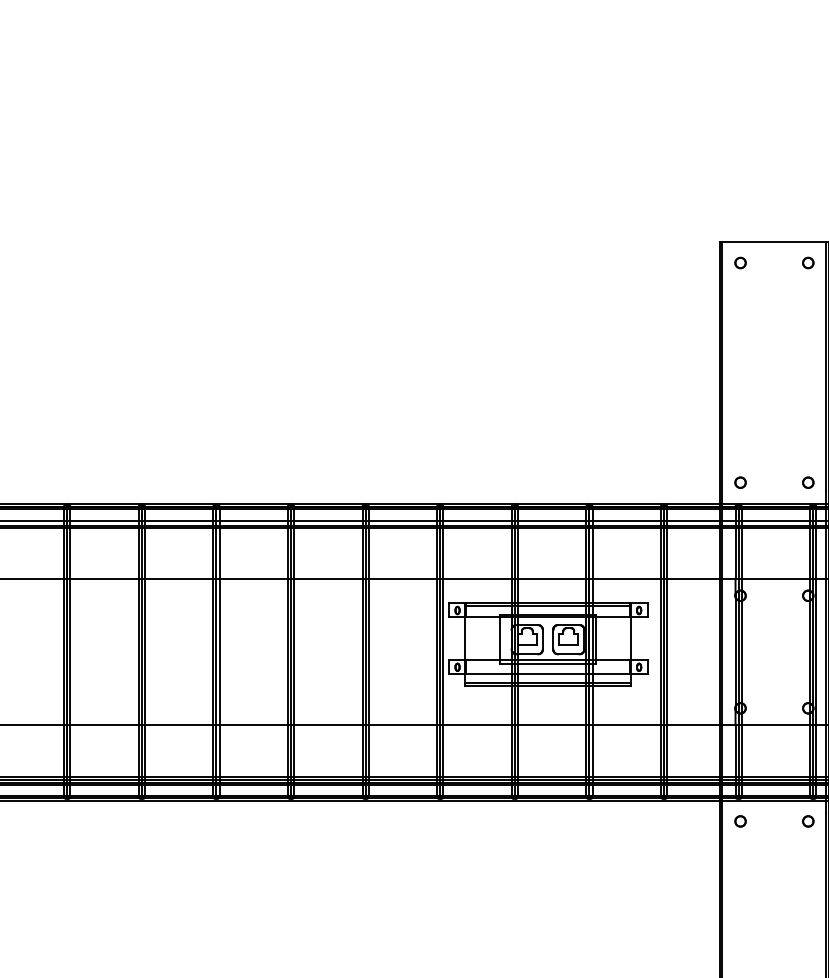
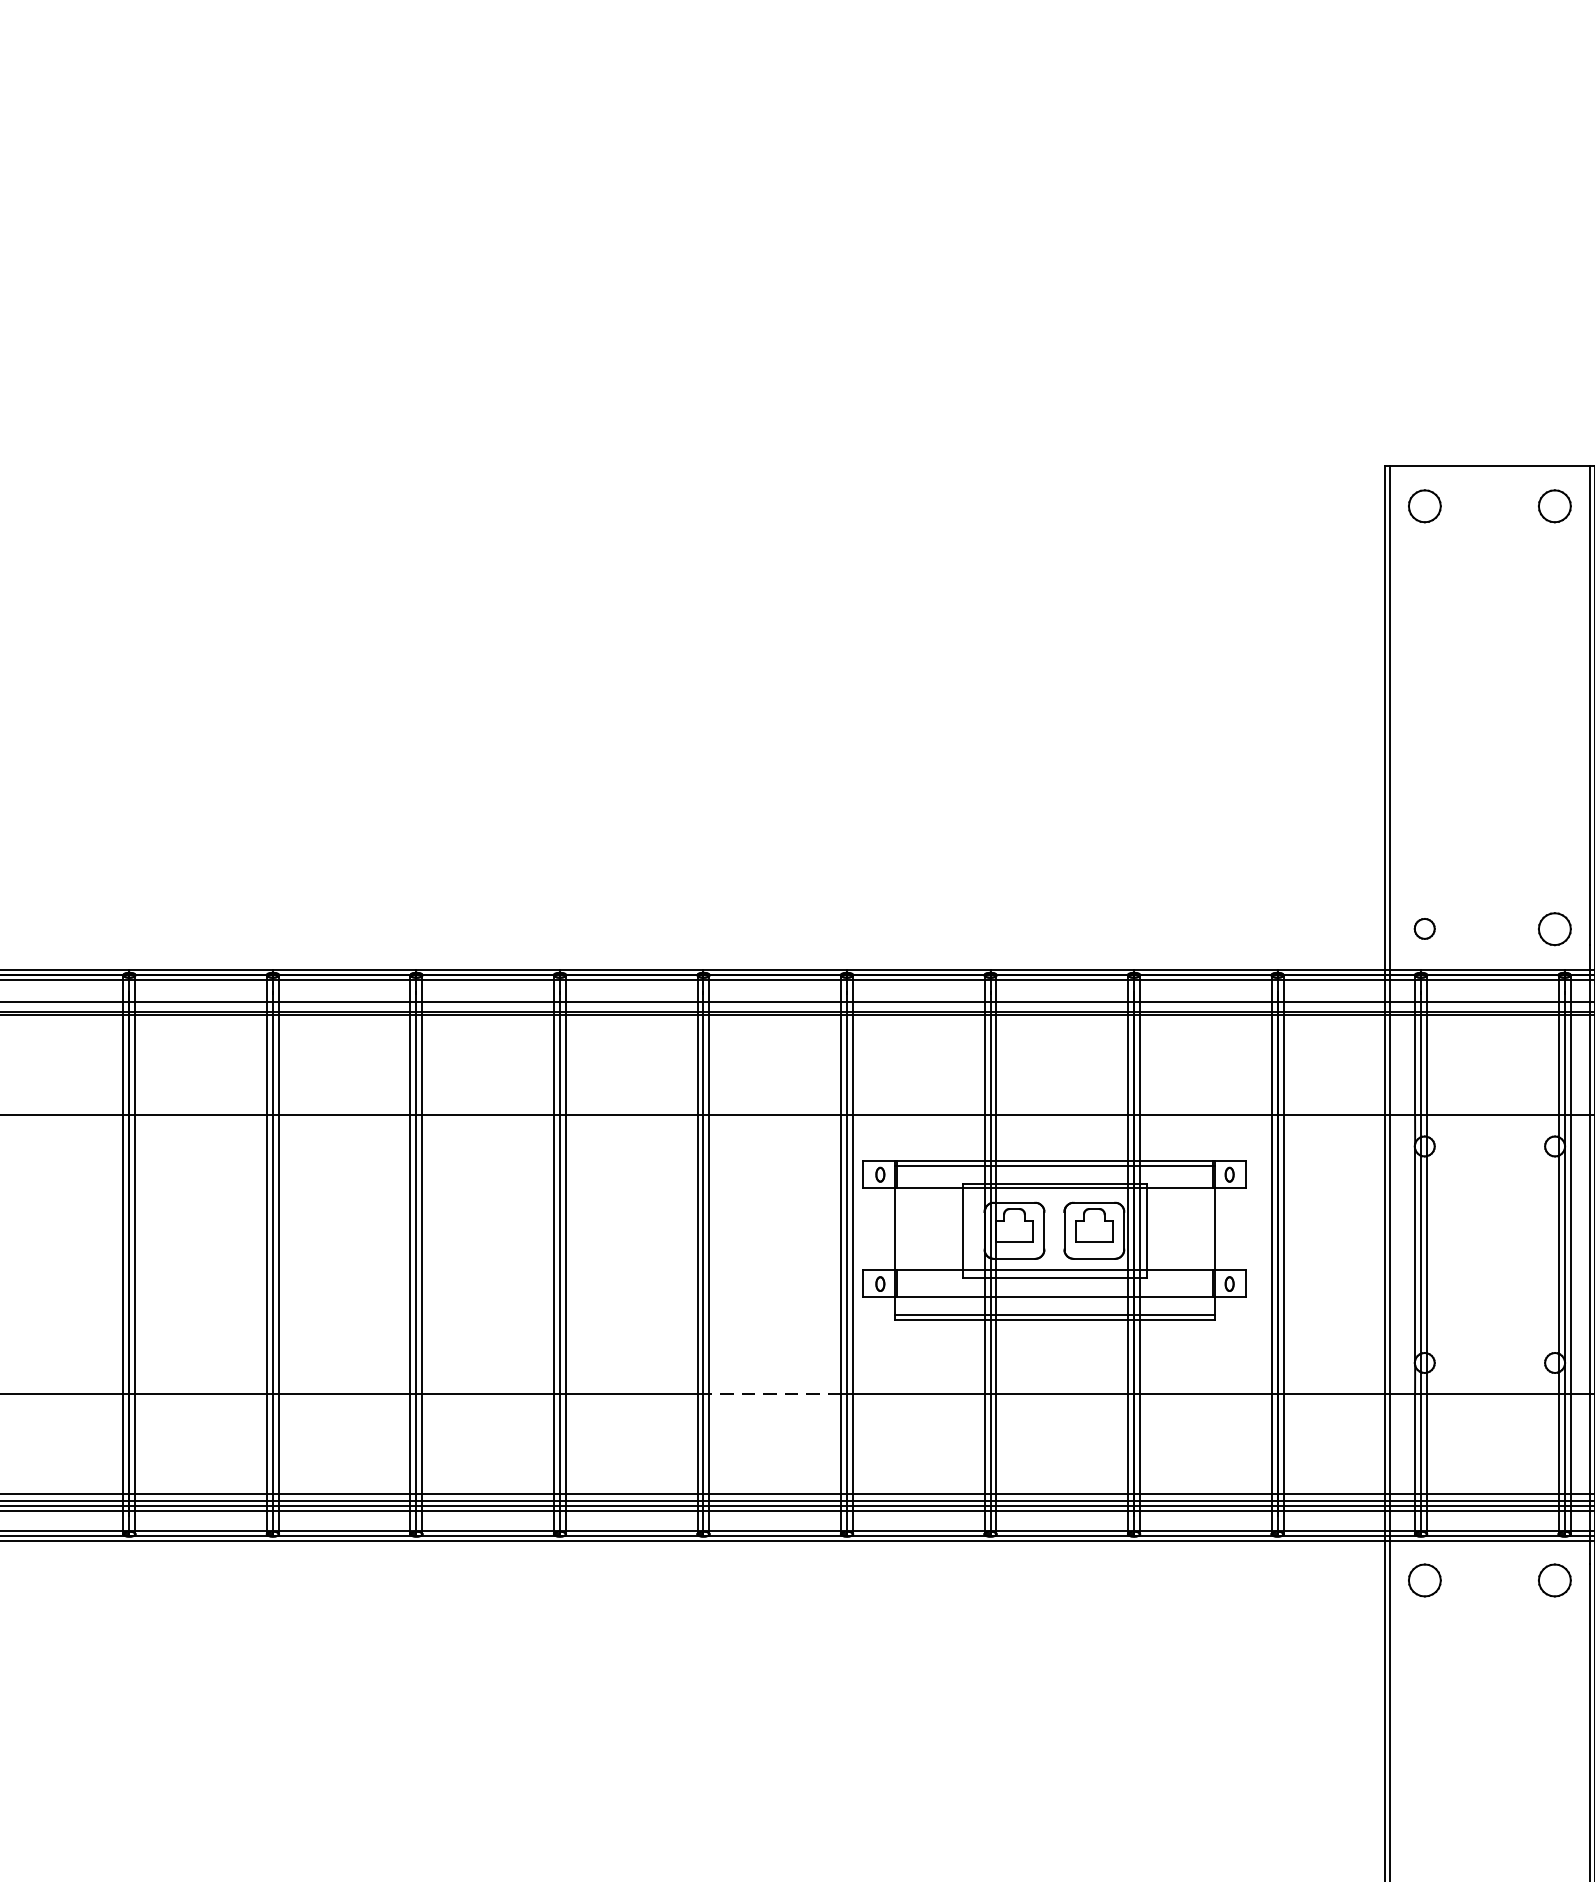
part: (740, 262) -> (1424, 505), size x1.6
part: (808, 262) -> (1555, 505), size x1.6
part: (808, 482) -> (1555, 928), size x1.6
line: (402, 724) -> (774, 1394), solid -> dashed
part: (740, 821) -> (1424, 1580), size x1.6
part: (808, 821) -> (1555, 1580), size x1.6

